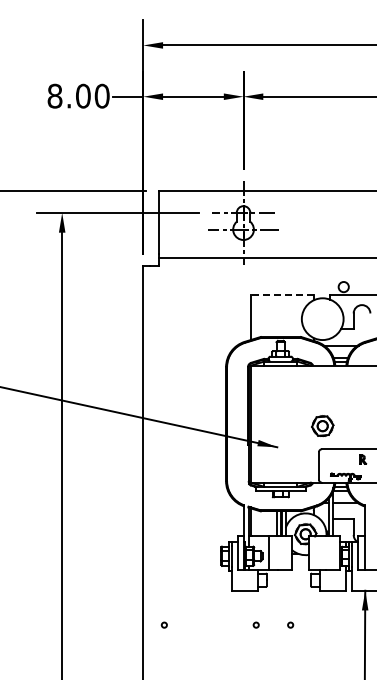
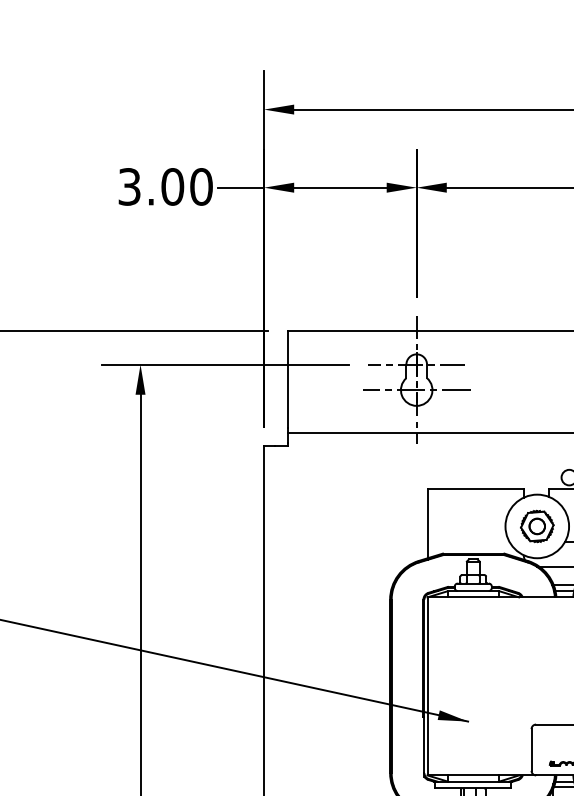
text: (54, 95) -> (128, 185), 8.00 -> 3.00
line: (282, 294) -> (476, 488), dashed -> solid
part: (322, 425) -> (536, 525), moved

